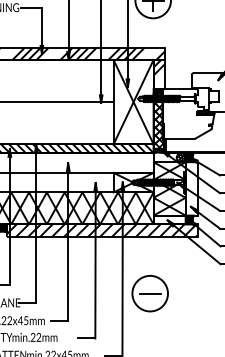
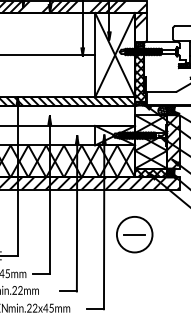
hatch: (191, 188) -> (173, 141), added
hatch: (169, 219) -> (151, 172), added
part: (149, 293) -> (134, 234), moved

